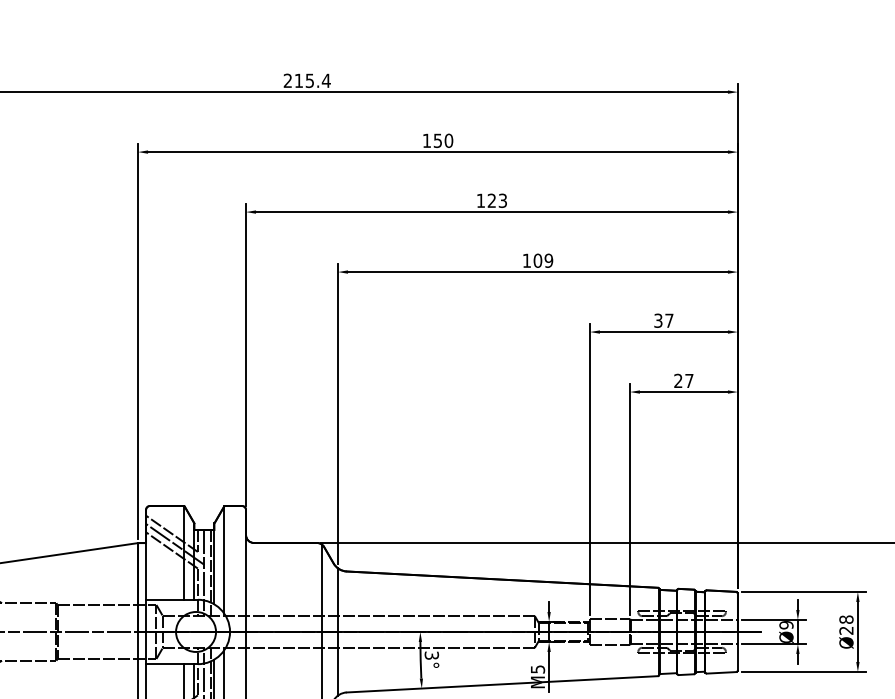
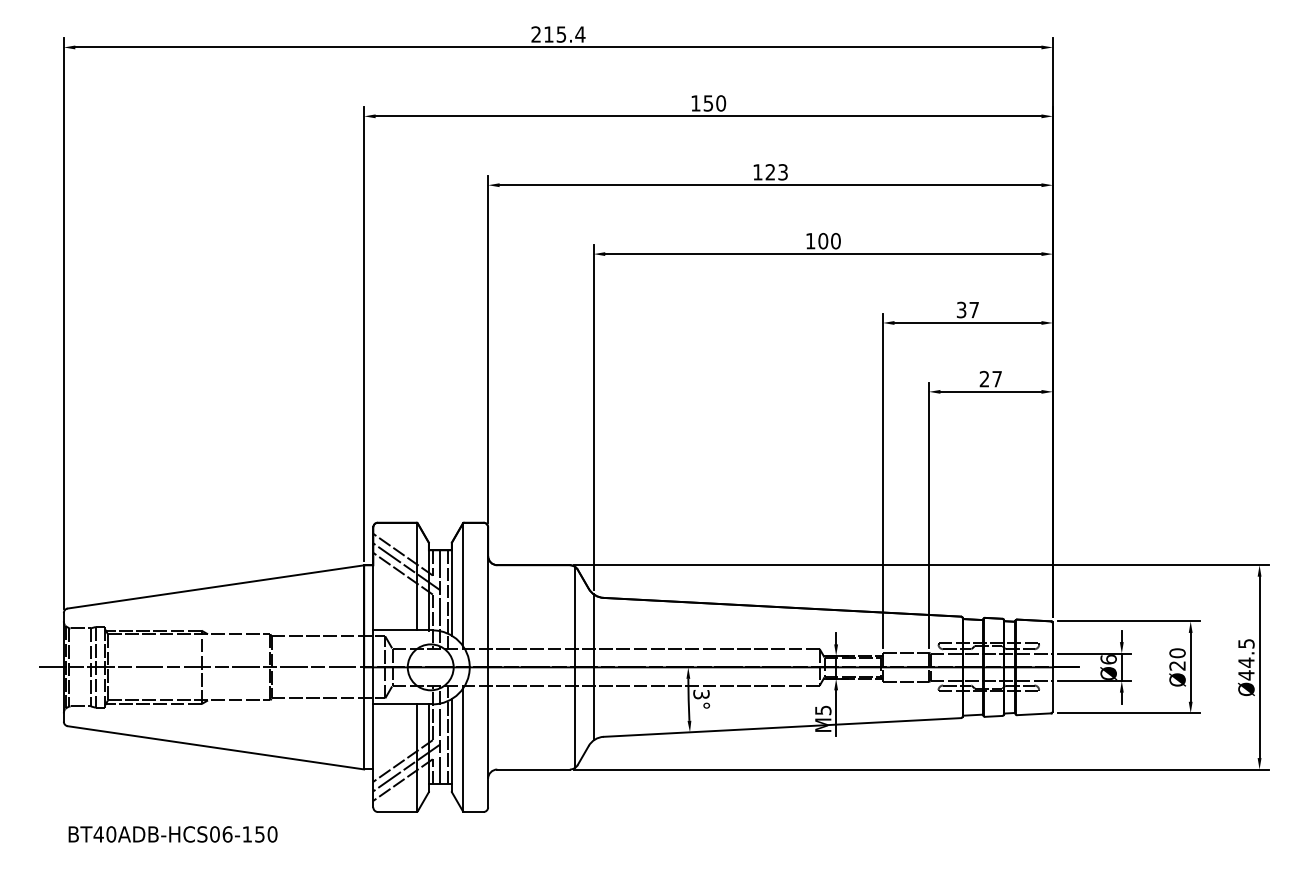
text: (548, 261) -> (835, 241), 109 -> 100
text: (846, 619) -> (1177, 653), Ø28 -> Ø20
text: (786, 625) -> (1108, 659), Ø9 -> Ø6

